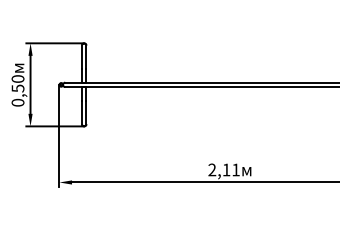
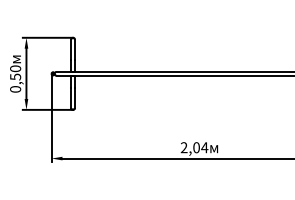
text: (231, 169) -> (200, 147), 2,11 -> 2,04

